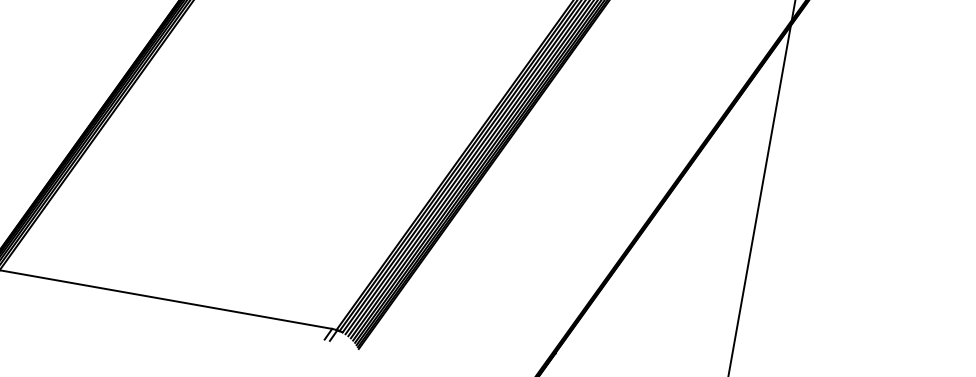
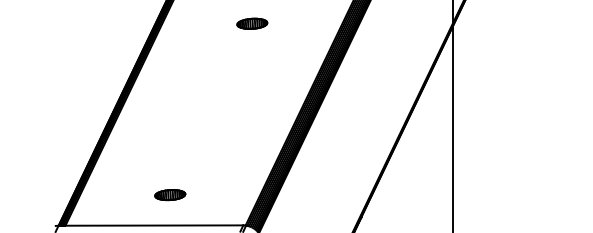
part: (206, 248) -> (170, 195), added

